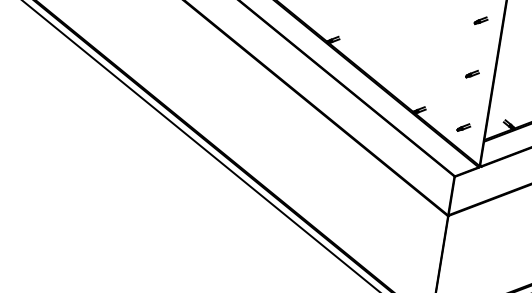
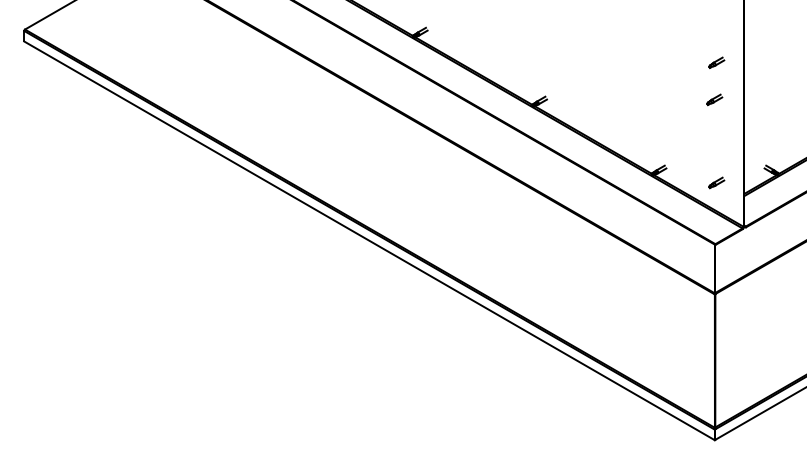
part: (481, 20) -> (716, 62), moved
part: (472, 73) -> (714, 99), moved

